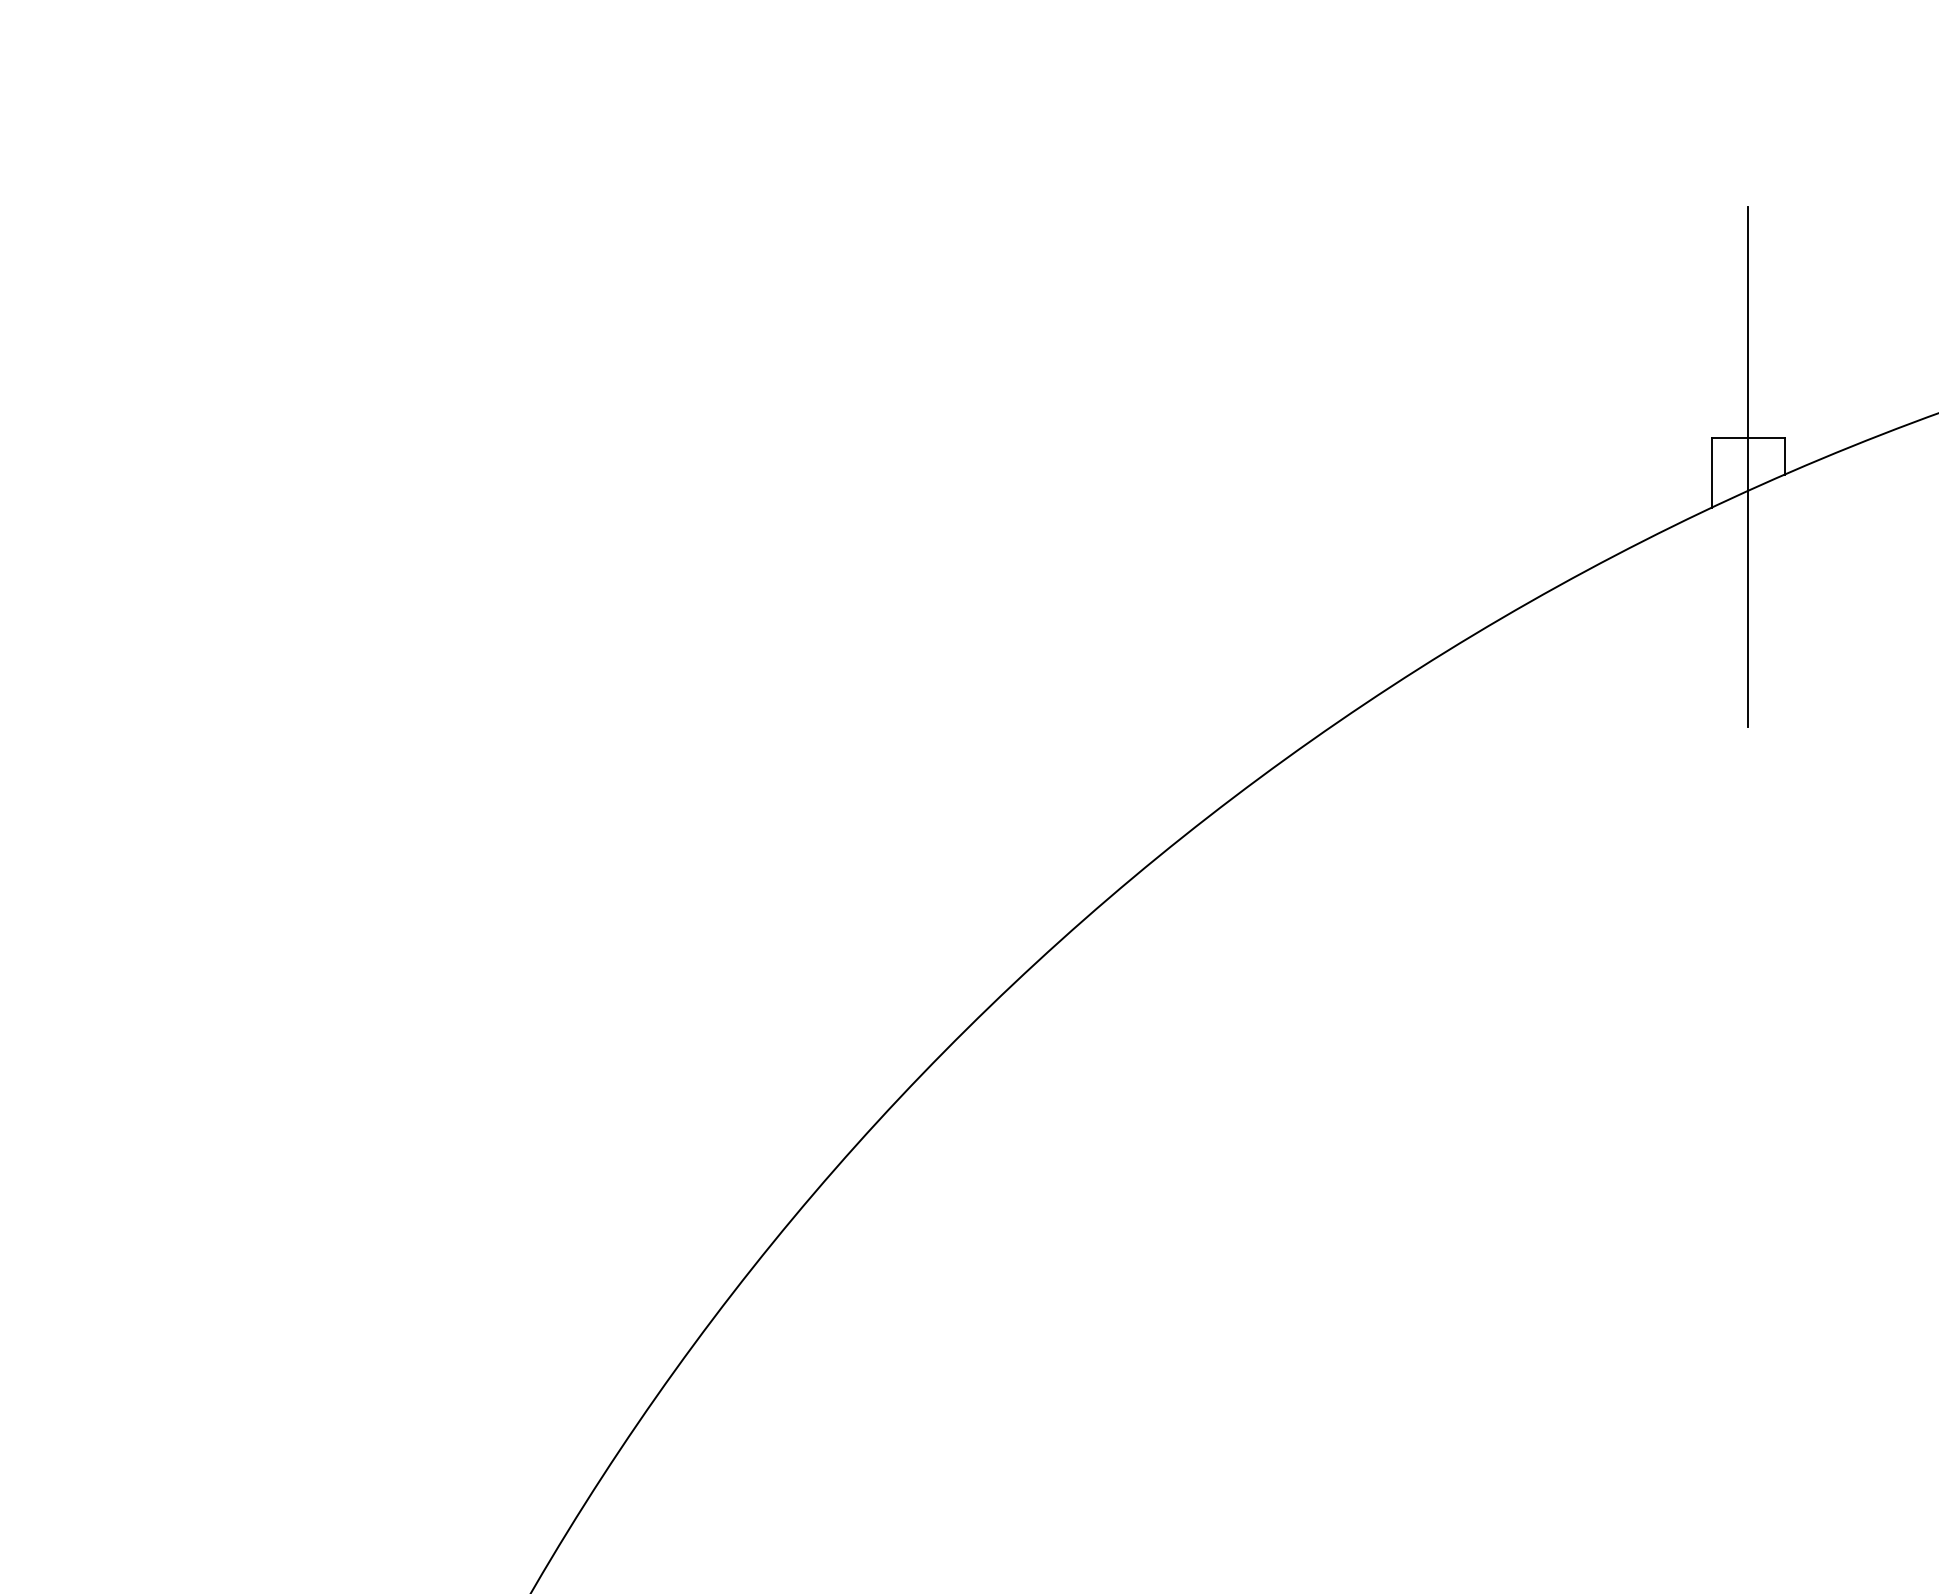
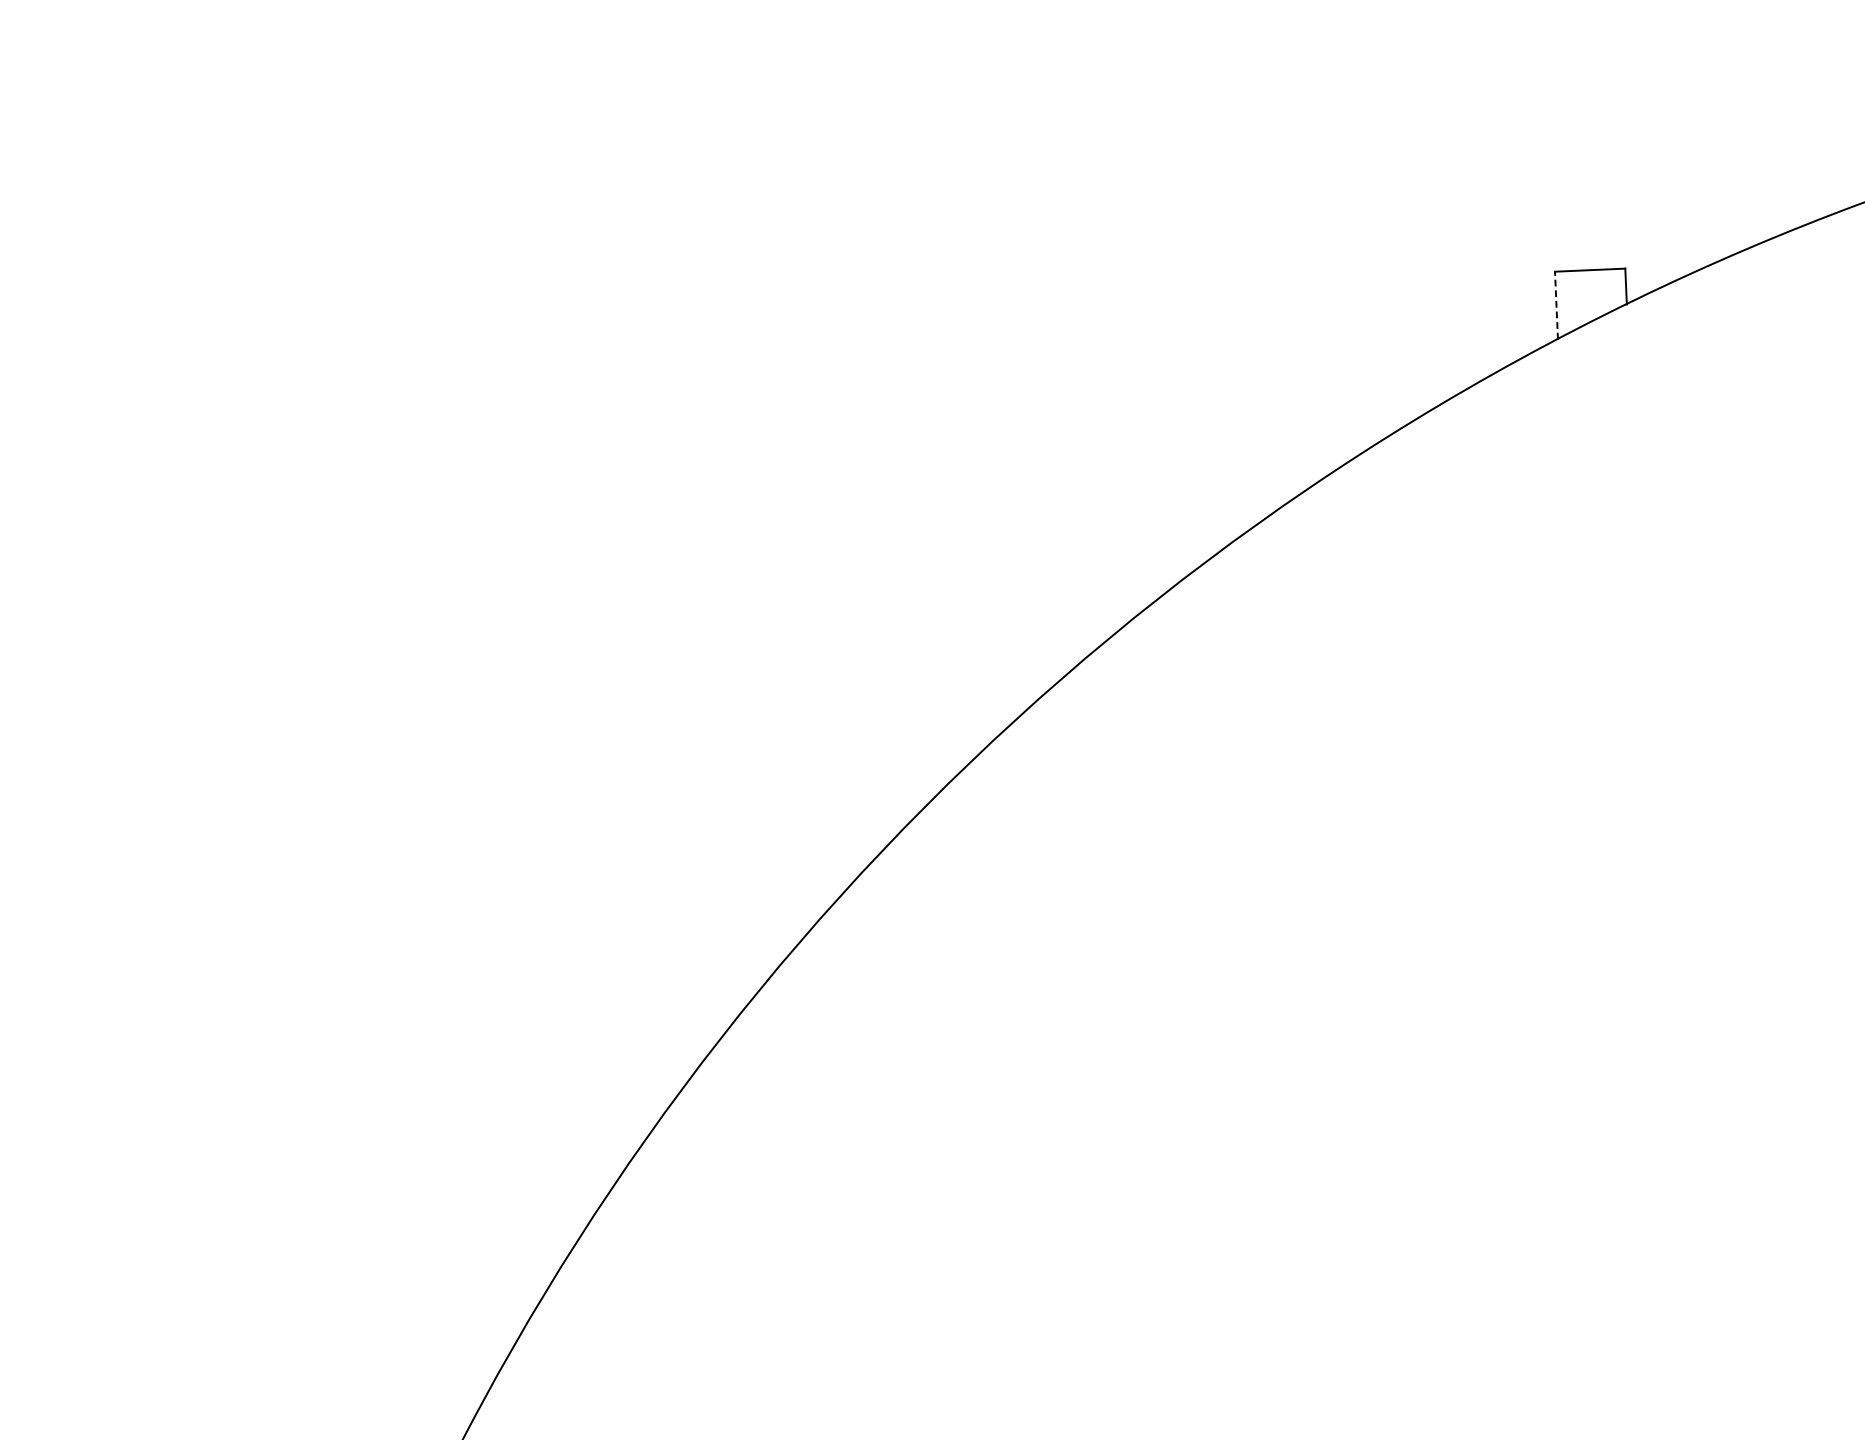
line: (1748, 466) -> (1591, 297), removed
line: (1711, 472) -> (1556, 304), solid -> dashed

